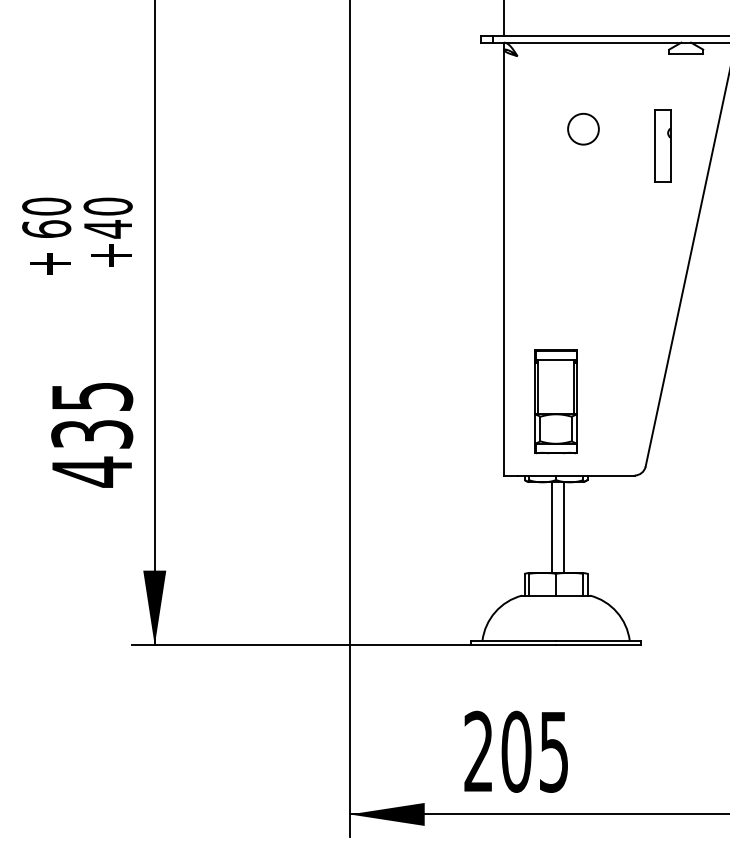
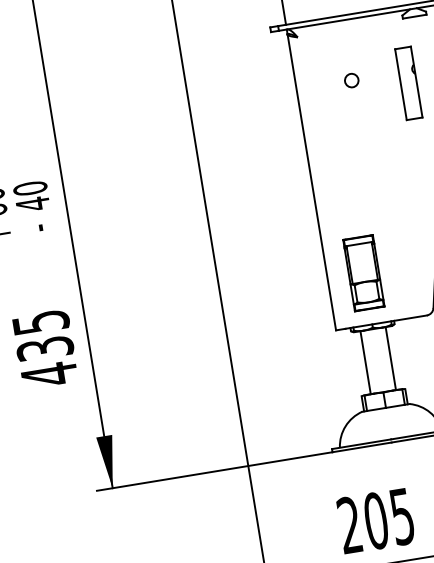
circle: (582, 128) -> (351, 80), size x0.62
part: (662, 145) -> (408, 82), size x1.43
text: (111, 256) -> (38, 222), + -> -
line: (552, 527) -> (390, 358), moved
line: (563, 527) -> (365, 362), moved

